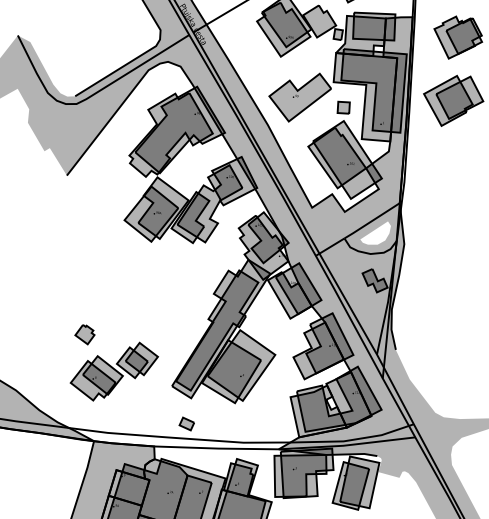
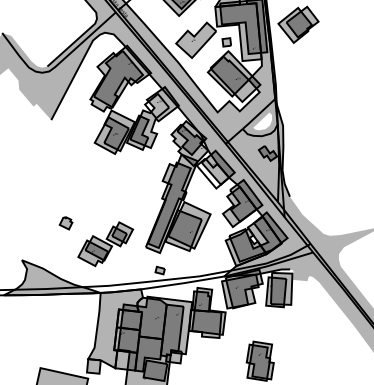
fill: (225, 181) -> (157, 105), removed
fill: (288, 295) -> (212, 173), removed
part: (84, 334) -> (65, 223), moved

